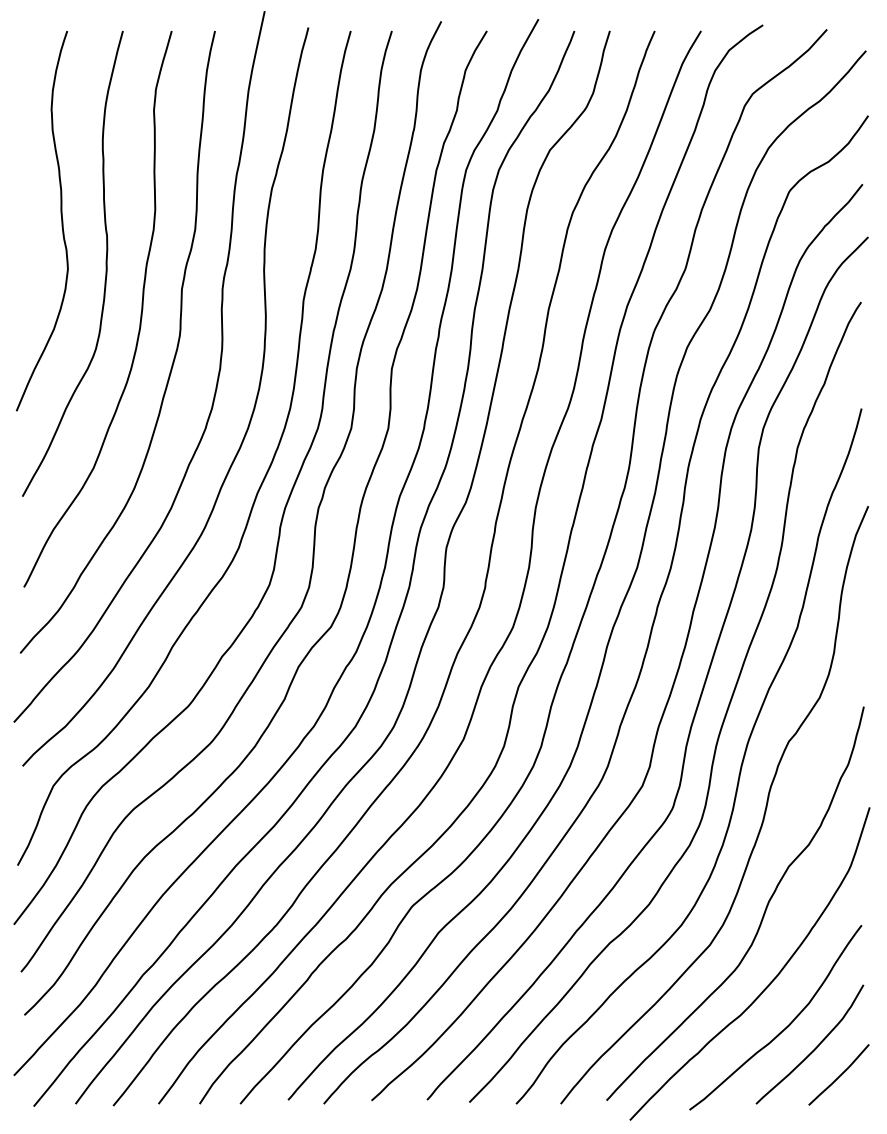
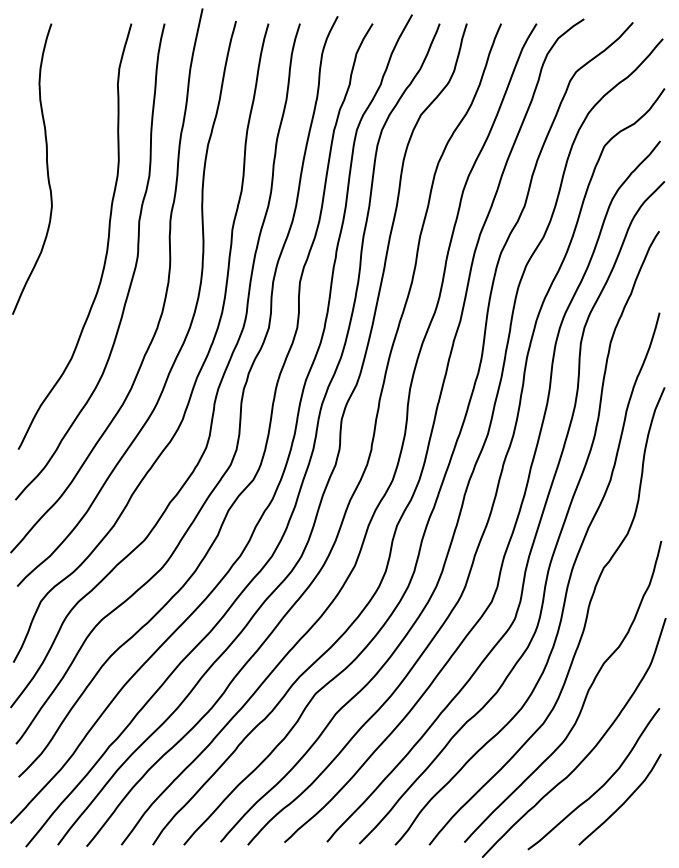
curve: (105, 263) -> (80, 201), removed
line: (839, 1074) -> (642, 822), removed

